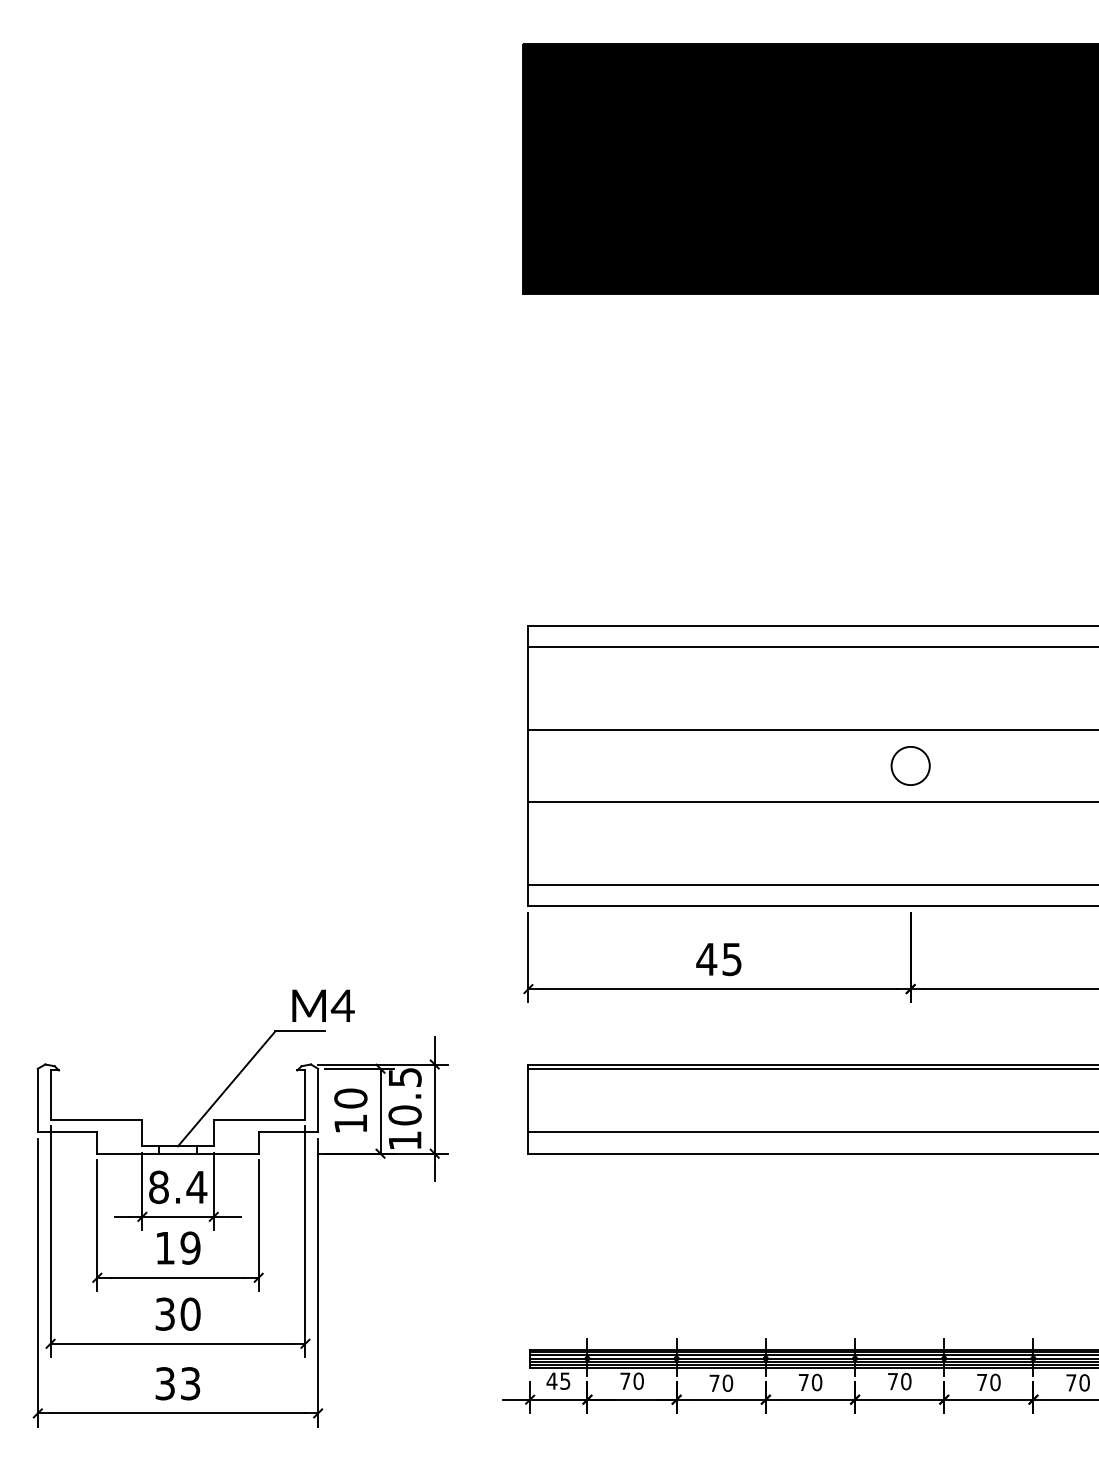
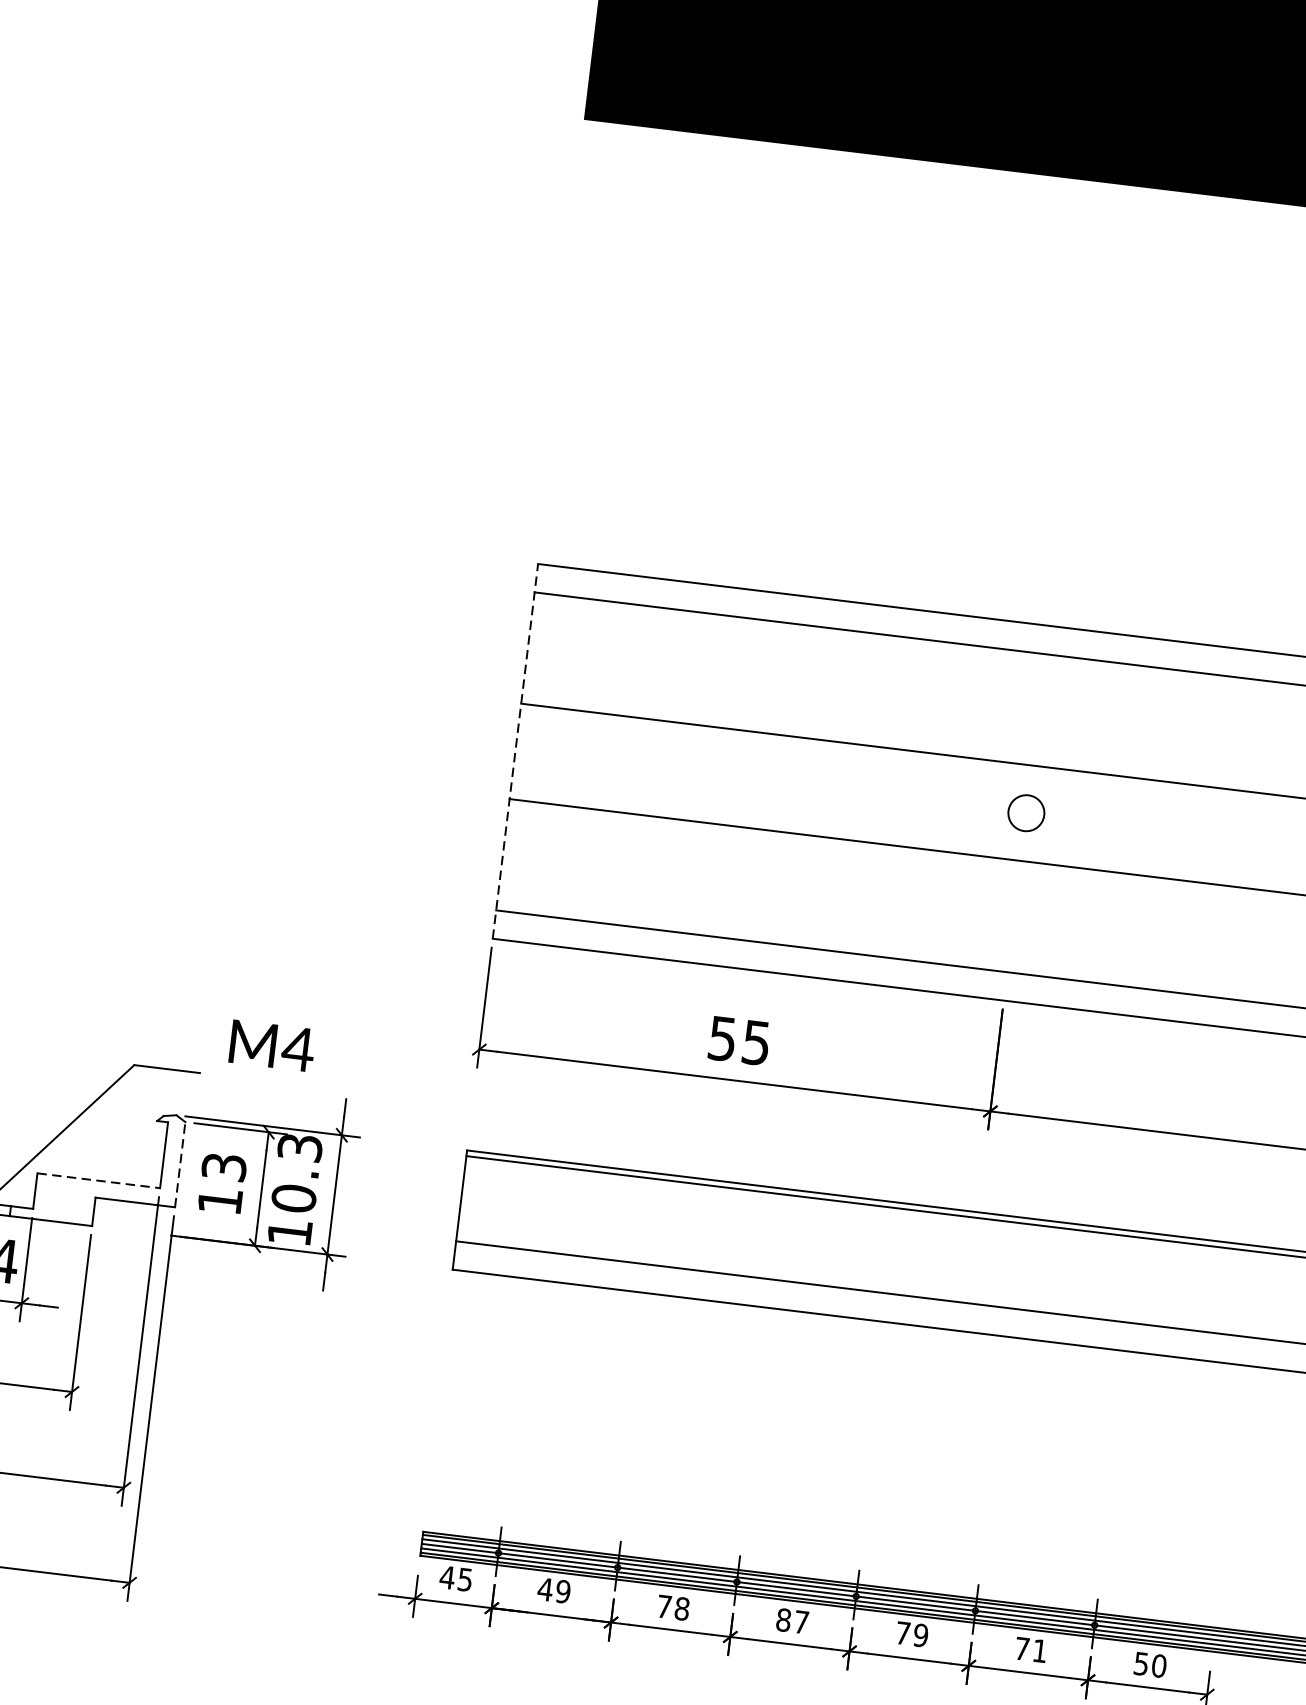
line: (528, 765) -> (515, 750), solid -> dashed
circle: (910, 765) -> (1026, 812), size x0.7
text: (706, 959) -> (722, 1038), 45 -> 55
text: (323, 1005) -> (272, 1045), moved
text: (404, 1077) -> (299, 1147), 10.5 -> 10.3
text: (350, 1098) -> (223, 1167), 10 -> 13
line: (318, 1100) -> (180, 1164), solid -> dashed
line: (259, 1119) -> (98, 1180), solid -> dashed
text: (631, 1380) -> (553, 1589), 70 -> 49
text: (906, 1381) -> (921, 1635), 70 -> 79
text: (727, 1382) -> (681, 1607), 70 -> 78
text: (810, 1382) -> (792, 1621), 70 -> 87
text: (995, 1382) -> (1040, 1651), 70 -> 71
text: (1071, 1382) -> (1141, 1663), 70 -> 50

